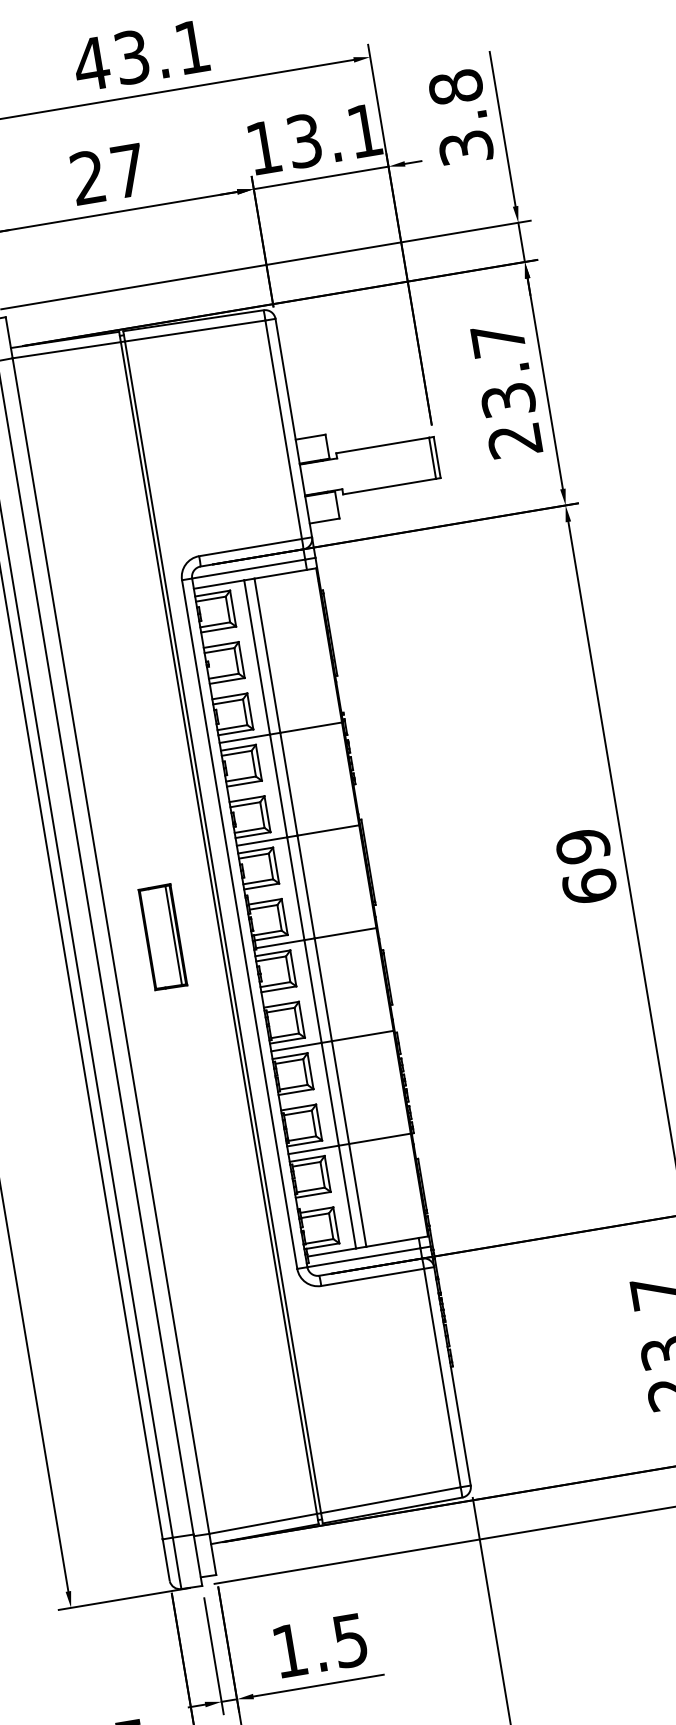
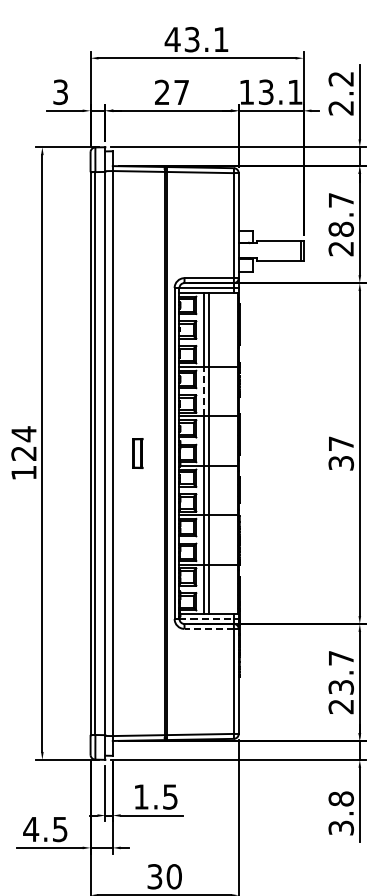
text: (461, 117) -> (341, 93), 3.8 -> 2.2
text: (506, 398) -> (340, 228), 23.7 -> 28.7
line: (278, 785) -> (203, 391), solid -> dashed
text: (586, 866) -> (341, 453), 69 -> 37
part: (162, 937) -> (137, 453), size x0.6
line: (365, 1258) -> (207, 619), solid -> dashed
line: (373, 1276) -> (209, 628), solid -> dashed

